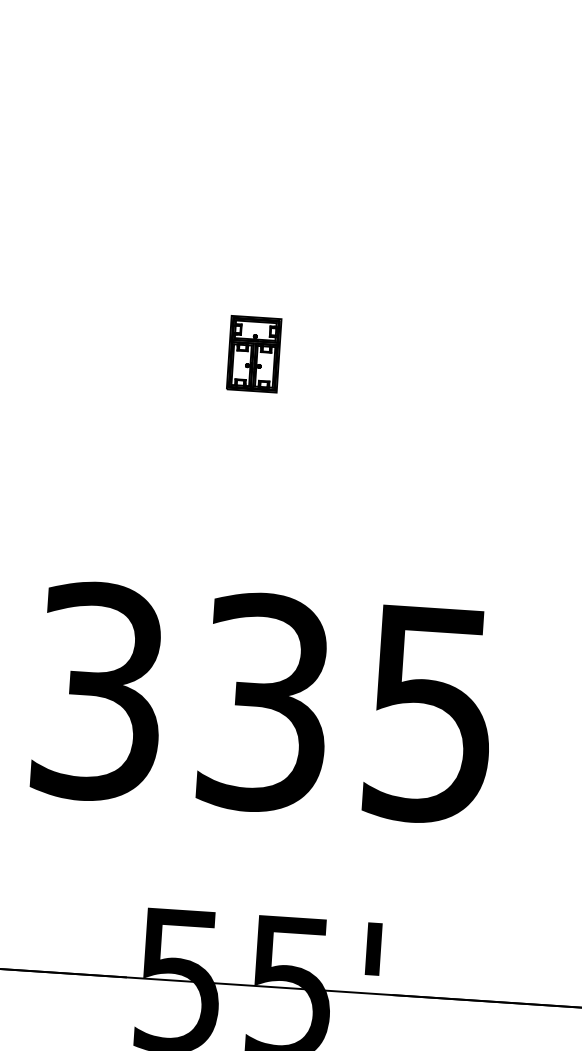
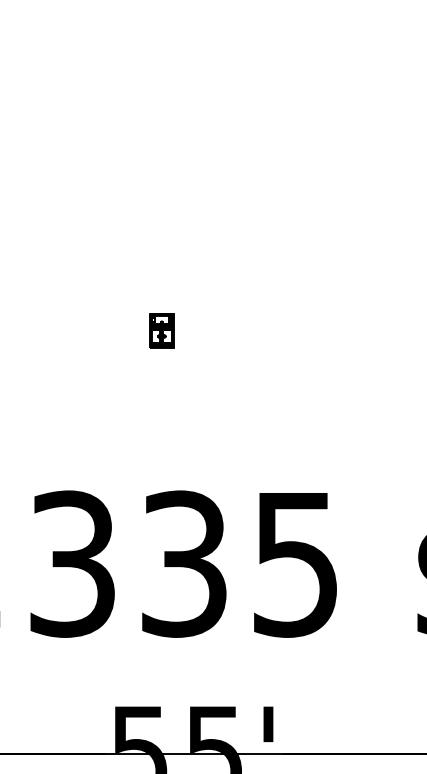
part: (253, 353) -> (161, 330), size x0.7

